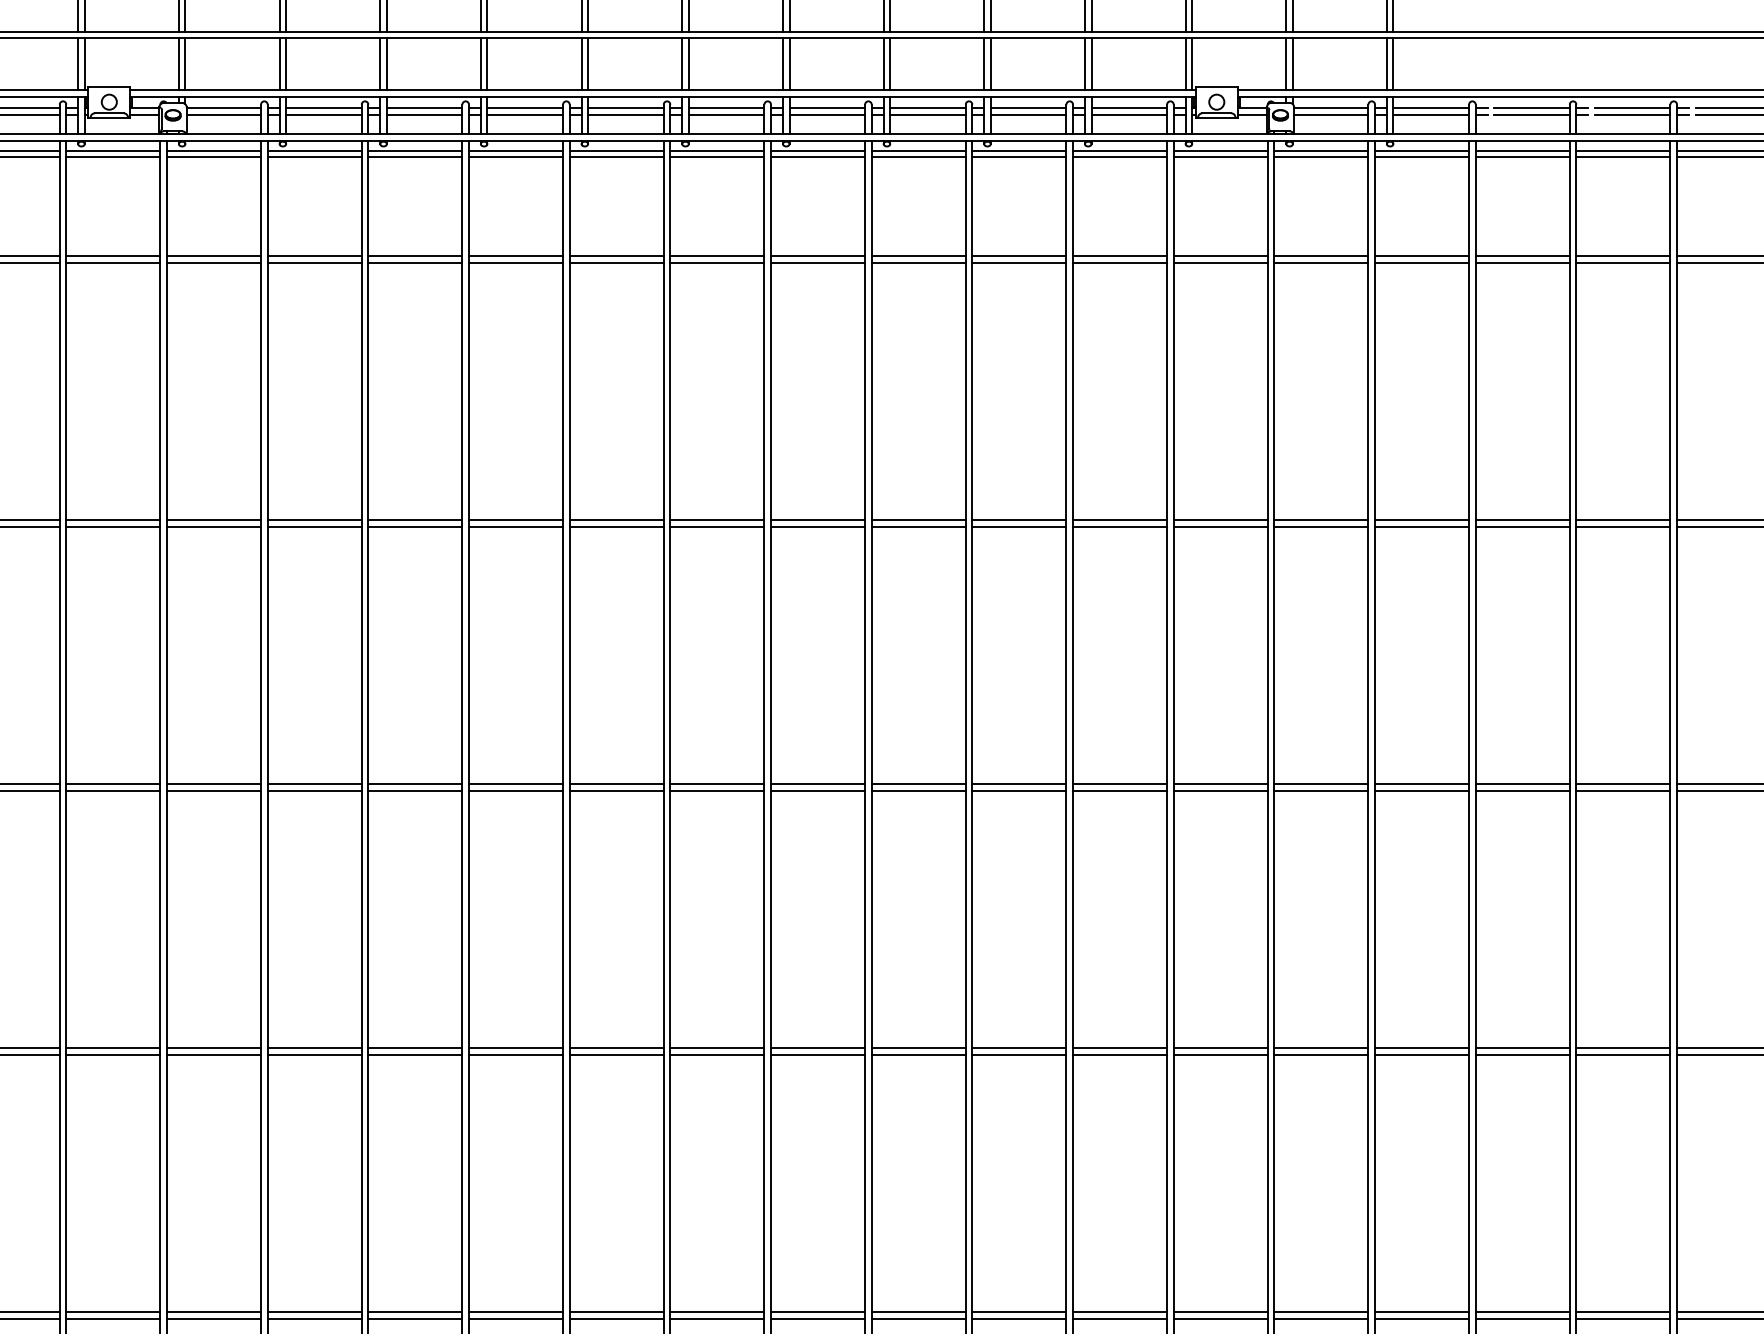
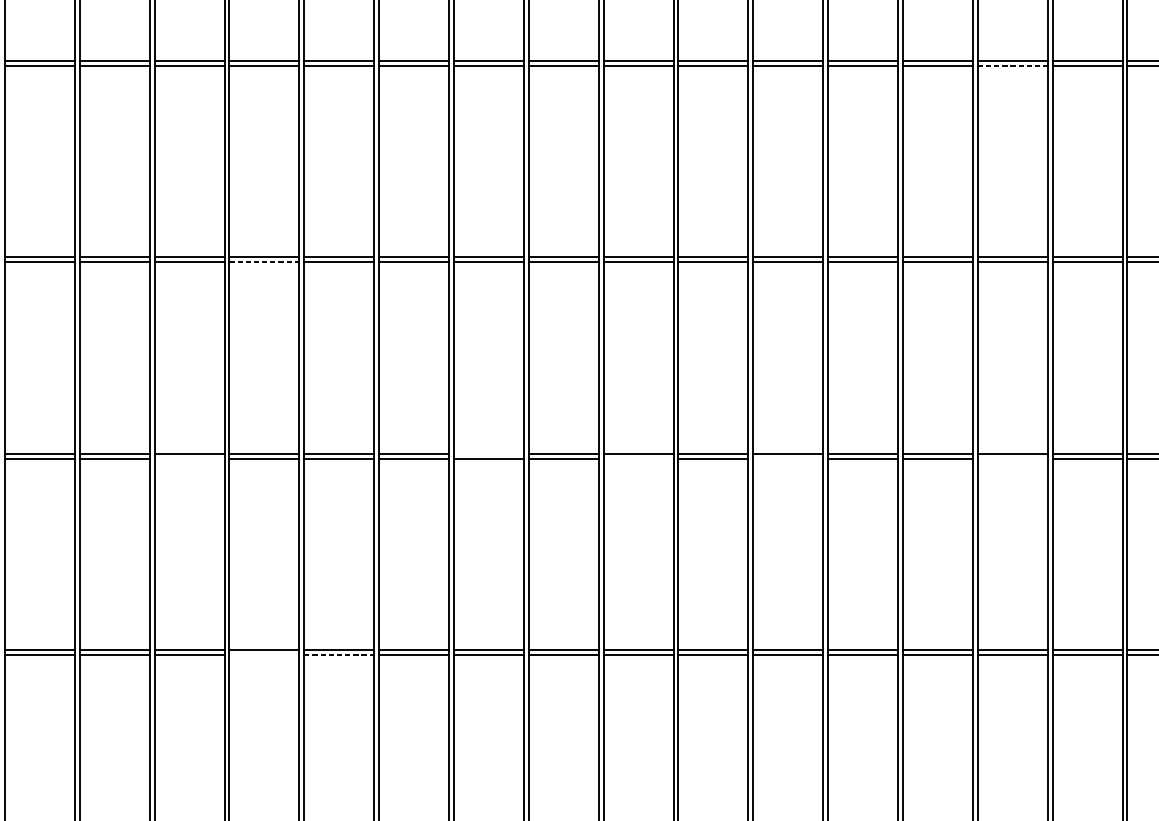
line: (1321, 262) -> (1012, 66), solid -> dashed
line: (315, 526) -> (264, 262), solid -> dashed
line: (616, 784) -> (488, 454), removed
line: (213, 790) -> (189, 458), removed
line: (818, 790) -> (638, 458), removed
line: (1019, 790) -> (788, 458), removed
line: (1321, 790) -> (1012, 458), removed
line: (314, 1054) -> (264, 654), removed
line: (415, 1054) -> (339, 654), solid -> dashed

